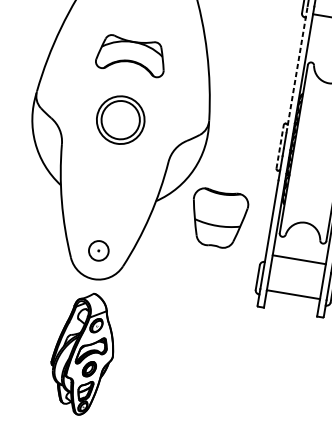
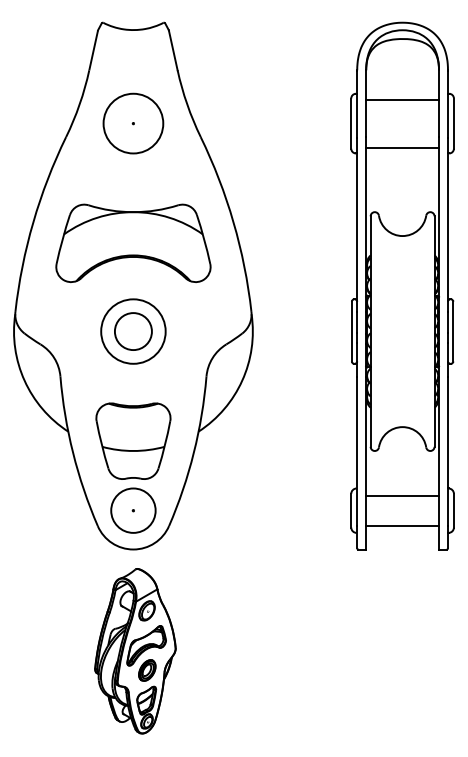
part: (131, 55) -> (133, 242), size x1.67
line: (297, 69) -> (357, 224), dashed -> solid
circle: (120, 120) -> (132, 331), size x0.71
line: (279, 146) -> (351, 331), dashed -> solid
part: (218, 218) -> (133, 440), moved
circle: (98, 250) -> (133, 510), size x1.67
line: (299, 259) -> (402, 495), moved

